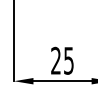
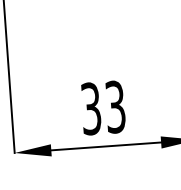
text: (62, 60) -> (103, 107), 25 -> 33

